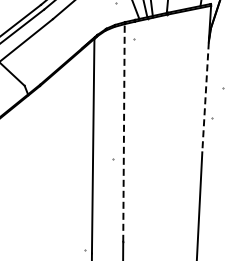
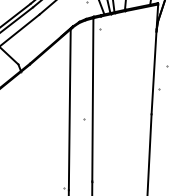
line: (205, 97) -> (153, 73), dashed -> solid
line: (123, 132) -> (92, 99), dashed -> solid

